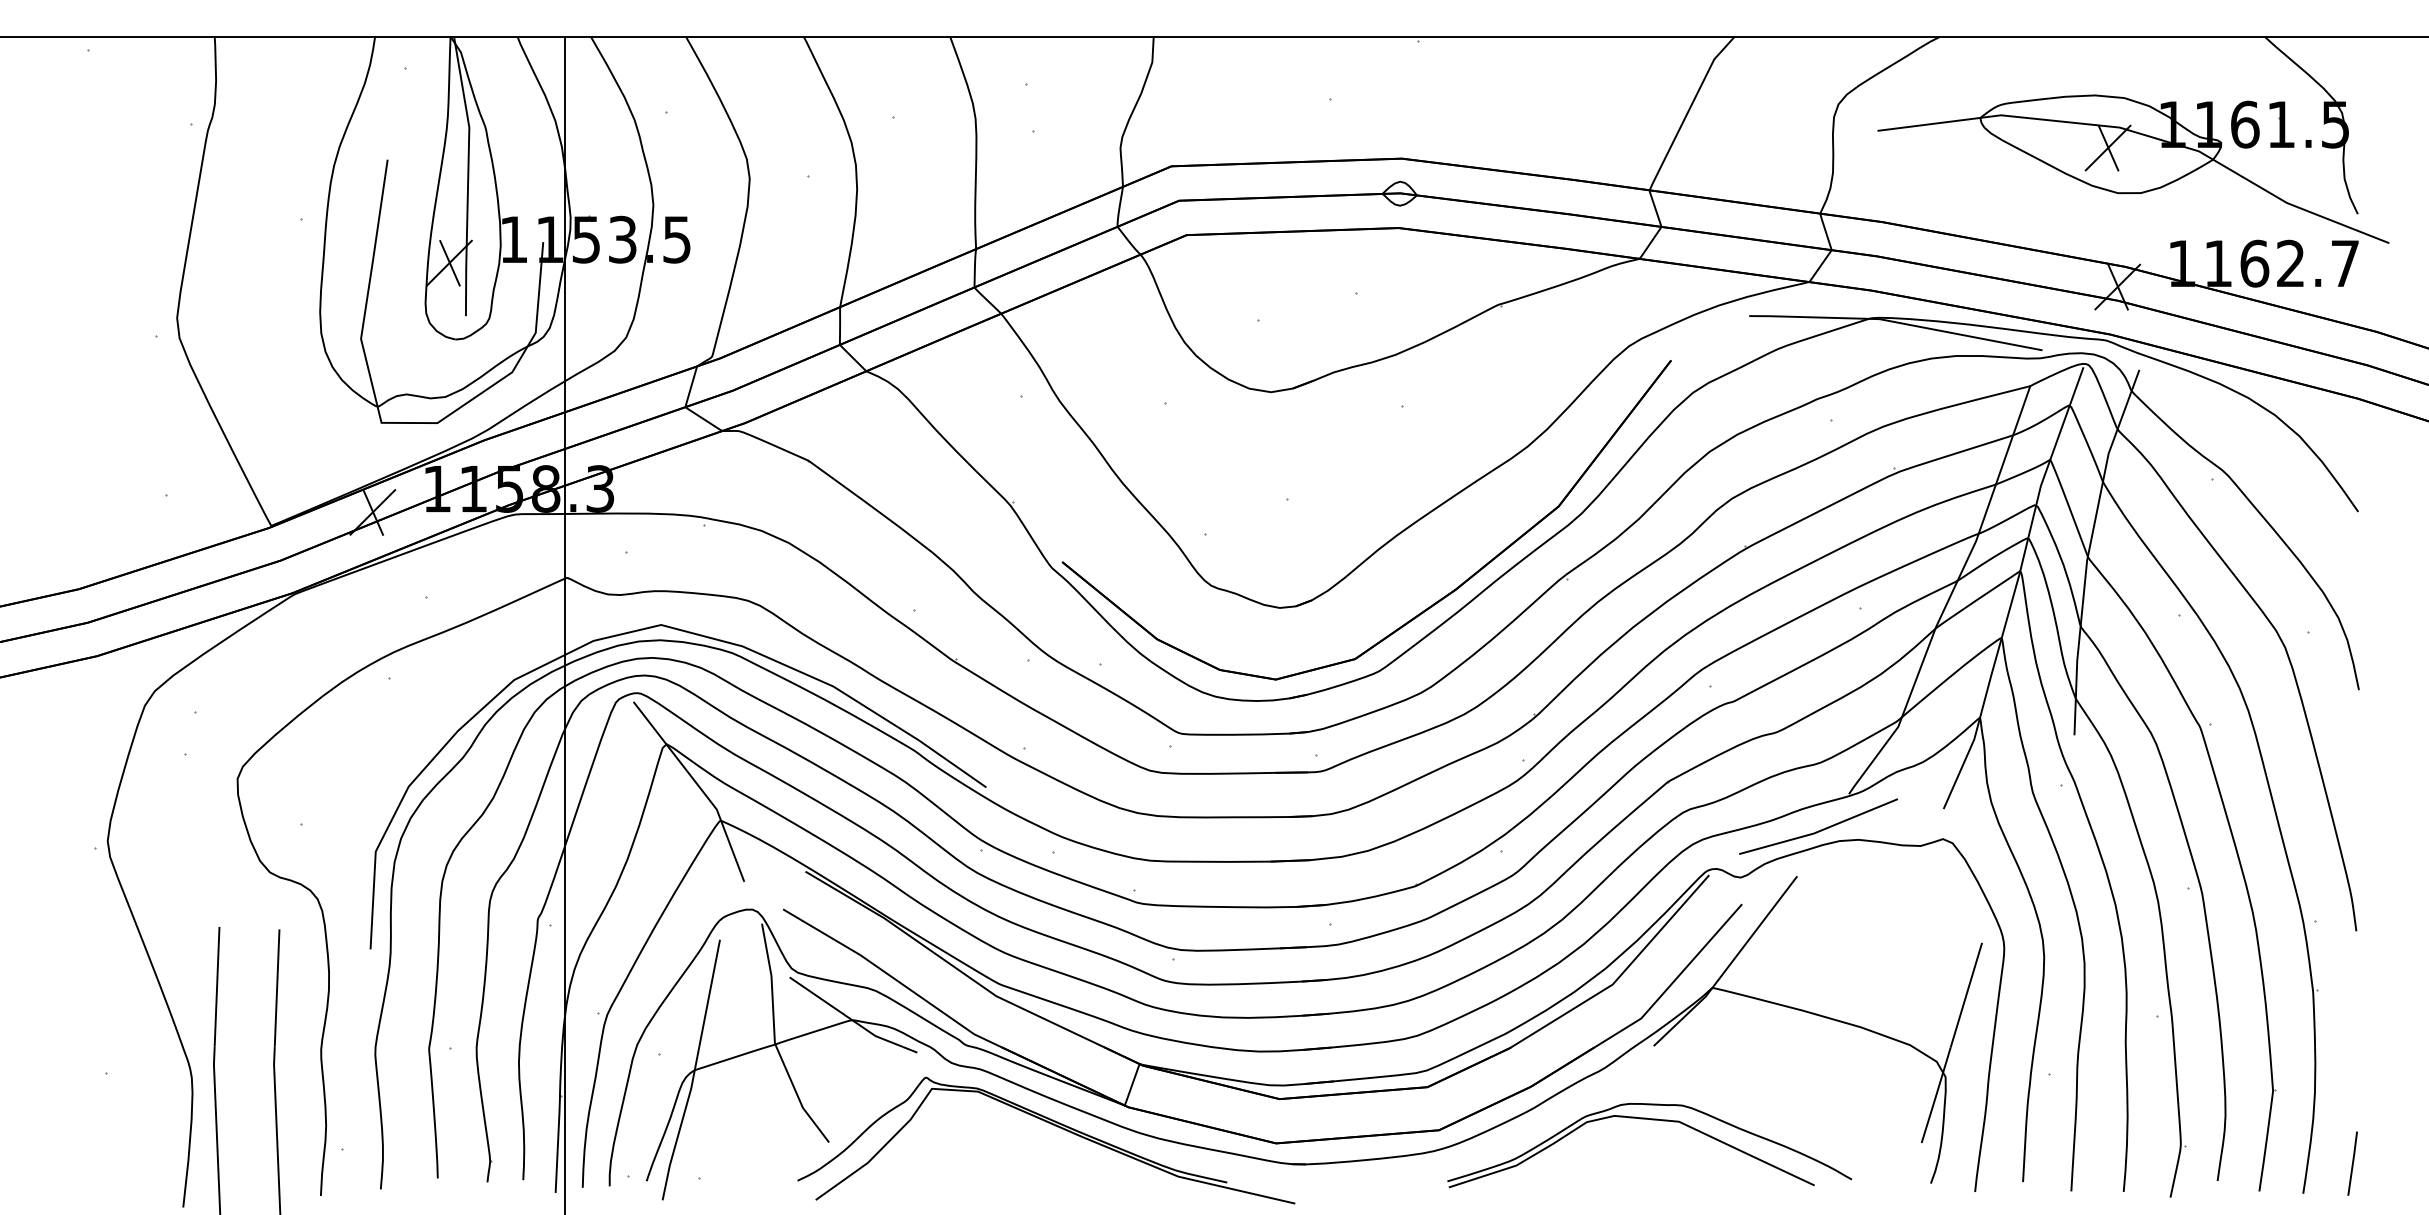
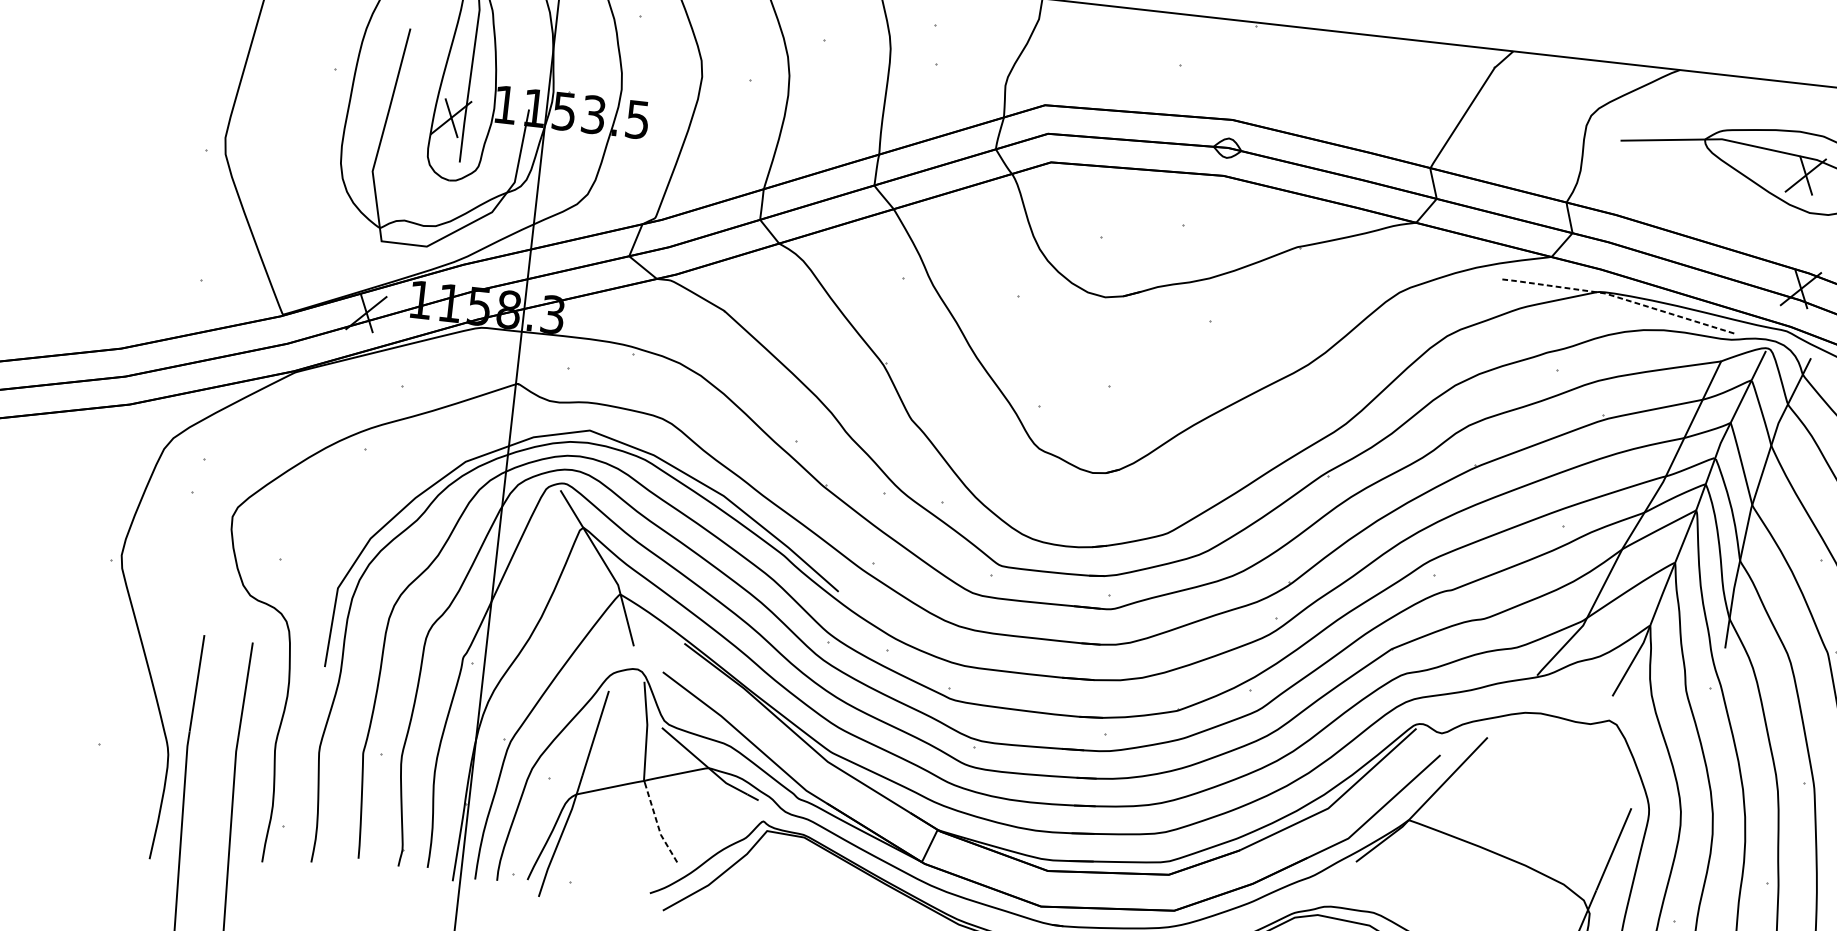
line: (1895, 322) -> (1617, 297), solid -> dashed
part: (1427, 607) -> (1212, 486), removed
line: (1820, 829) -> (1510, 701), removed
line: (798, 1097) -> (658, 825), solid -> dashed

